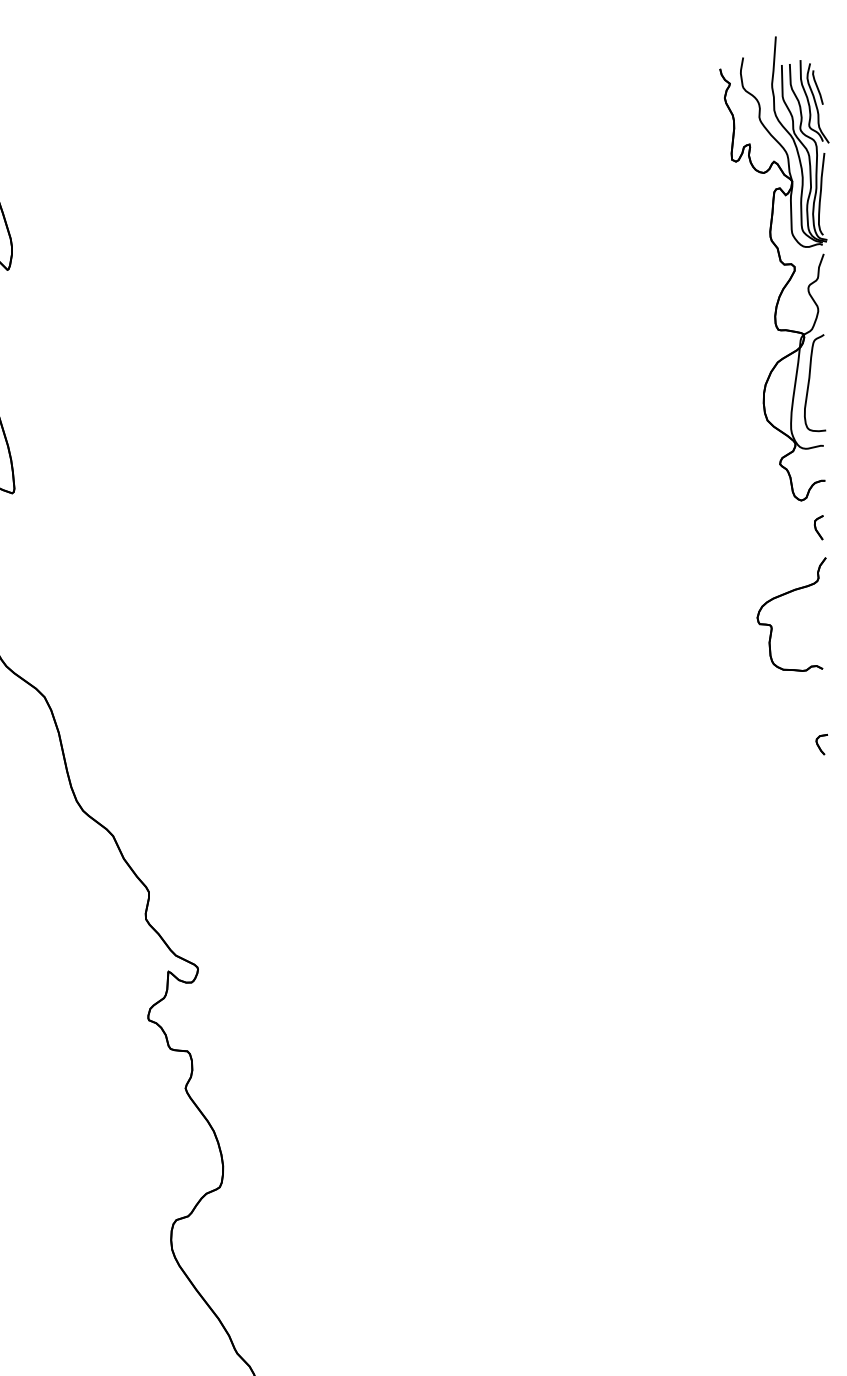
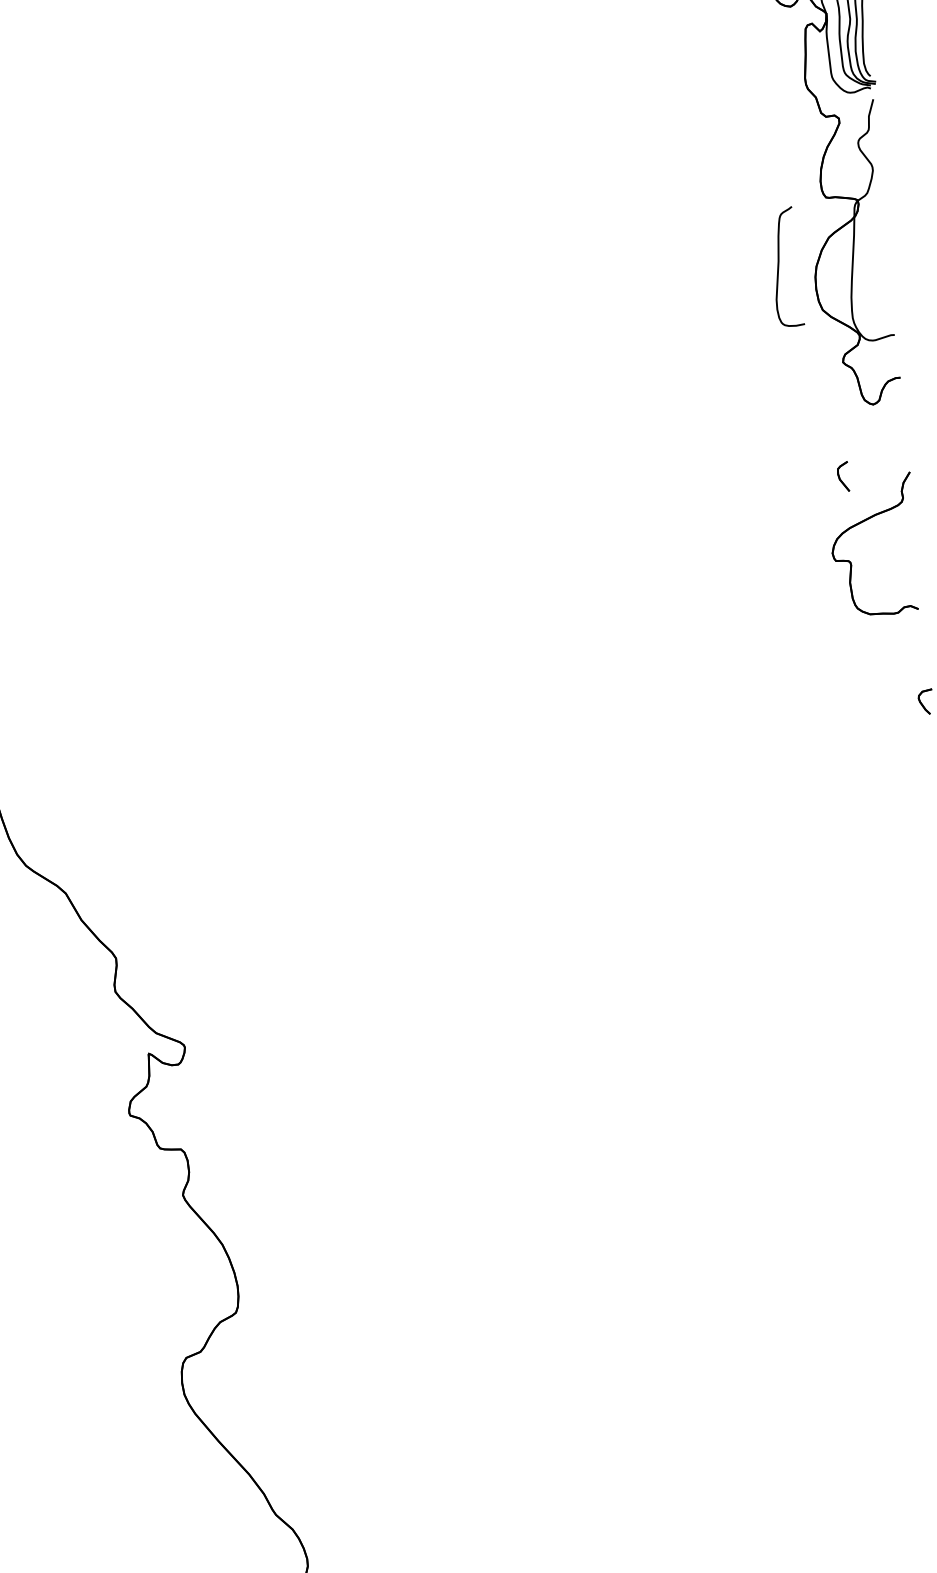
curve: (809, 383) -> (779, 268), moved
part: (818, 527) -> (842, 476), moved

